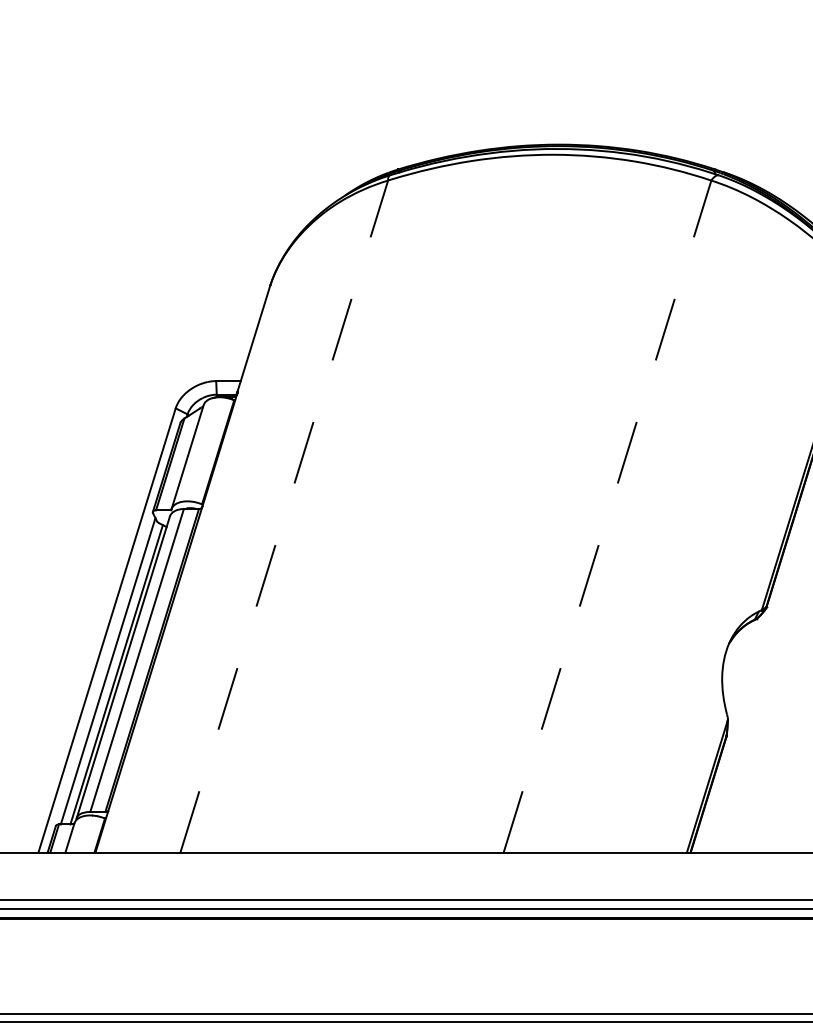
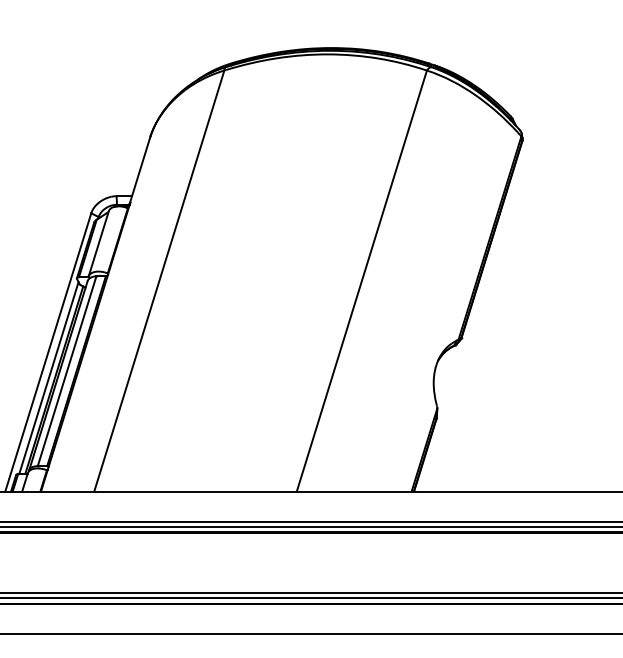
line: (284, 515) -> (159, 280), dashed -> solid
line: (606, 515) -> (361, 280), dashed -> solid

